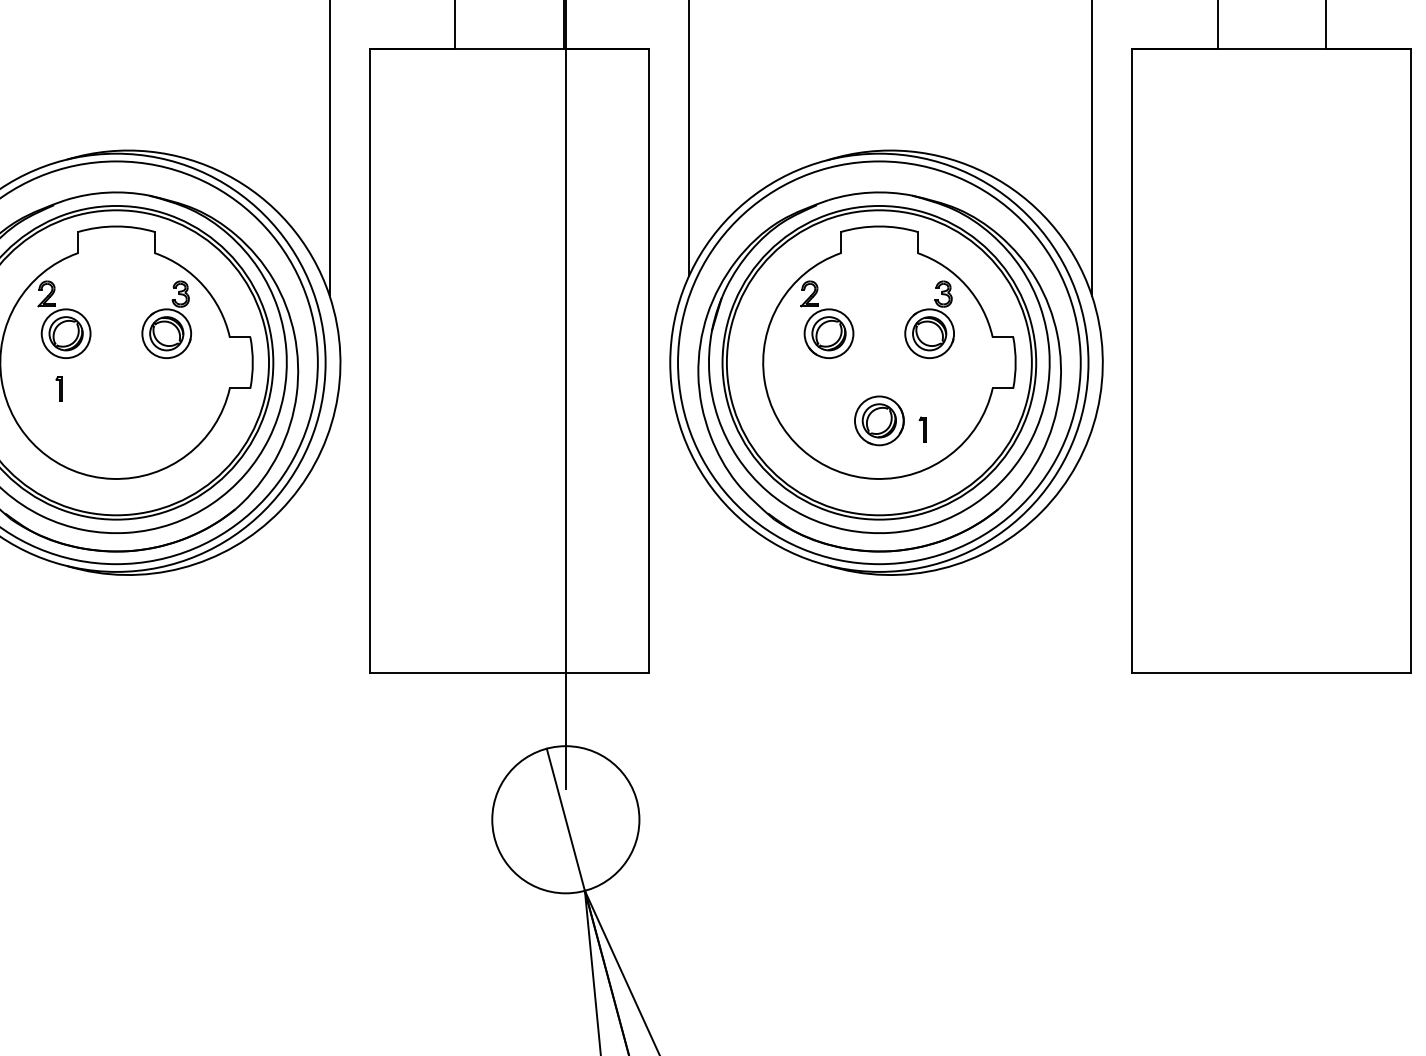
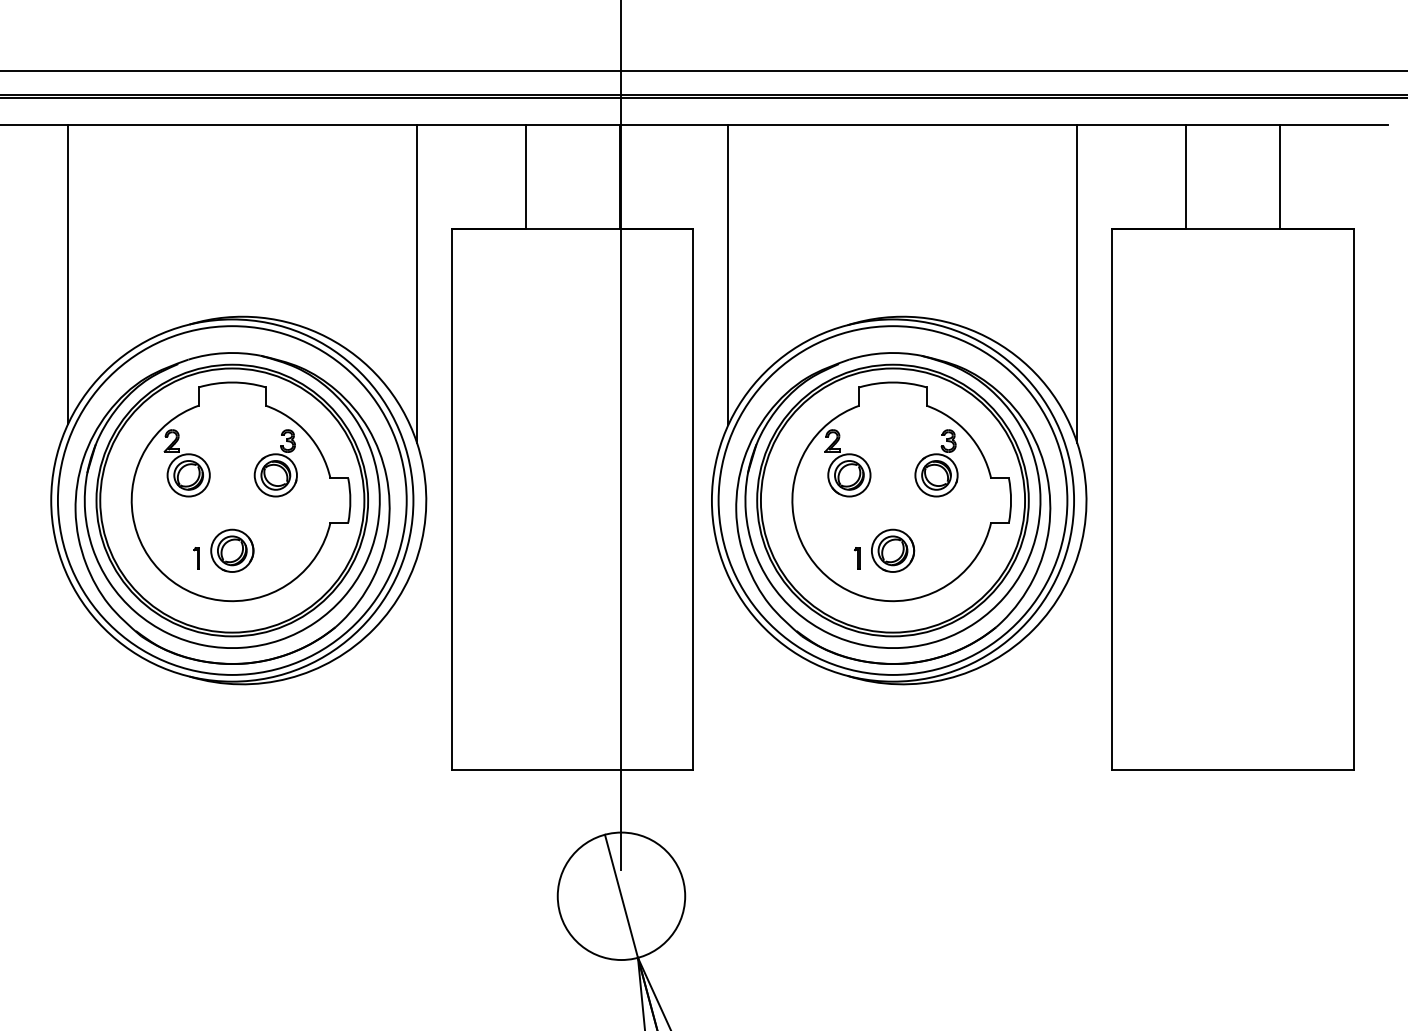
part: (58, 389) -> (196, 558), moved
part: (116, 420) -> (232, 550), added
part: (922, 429) -> (857, 558), moved

